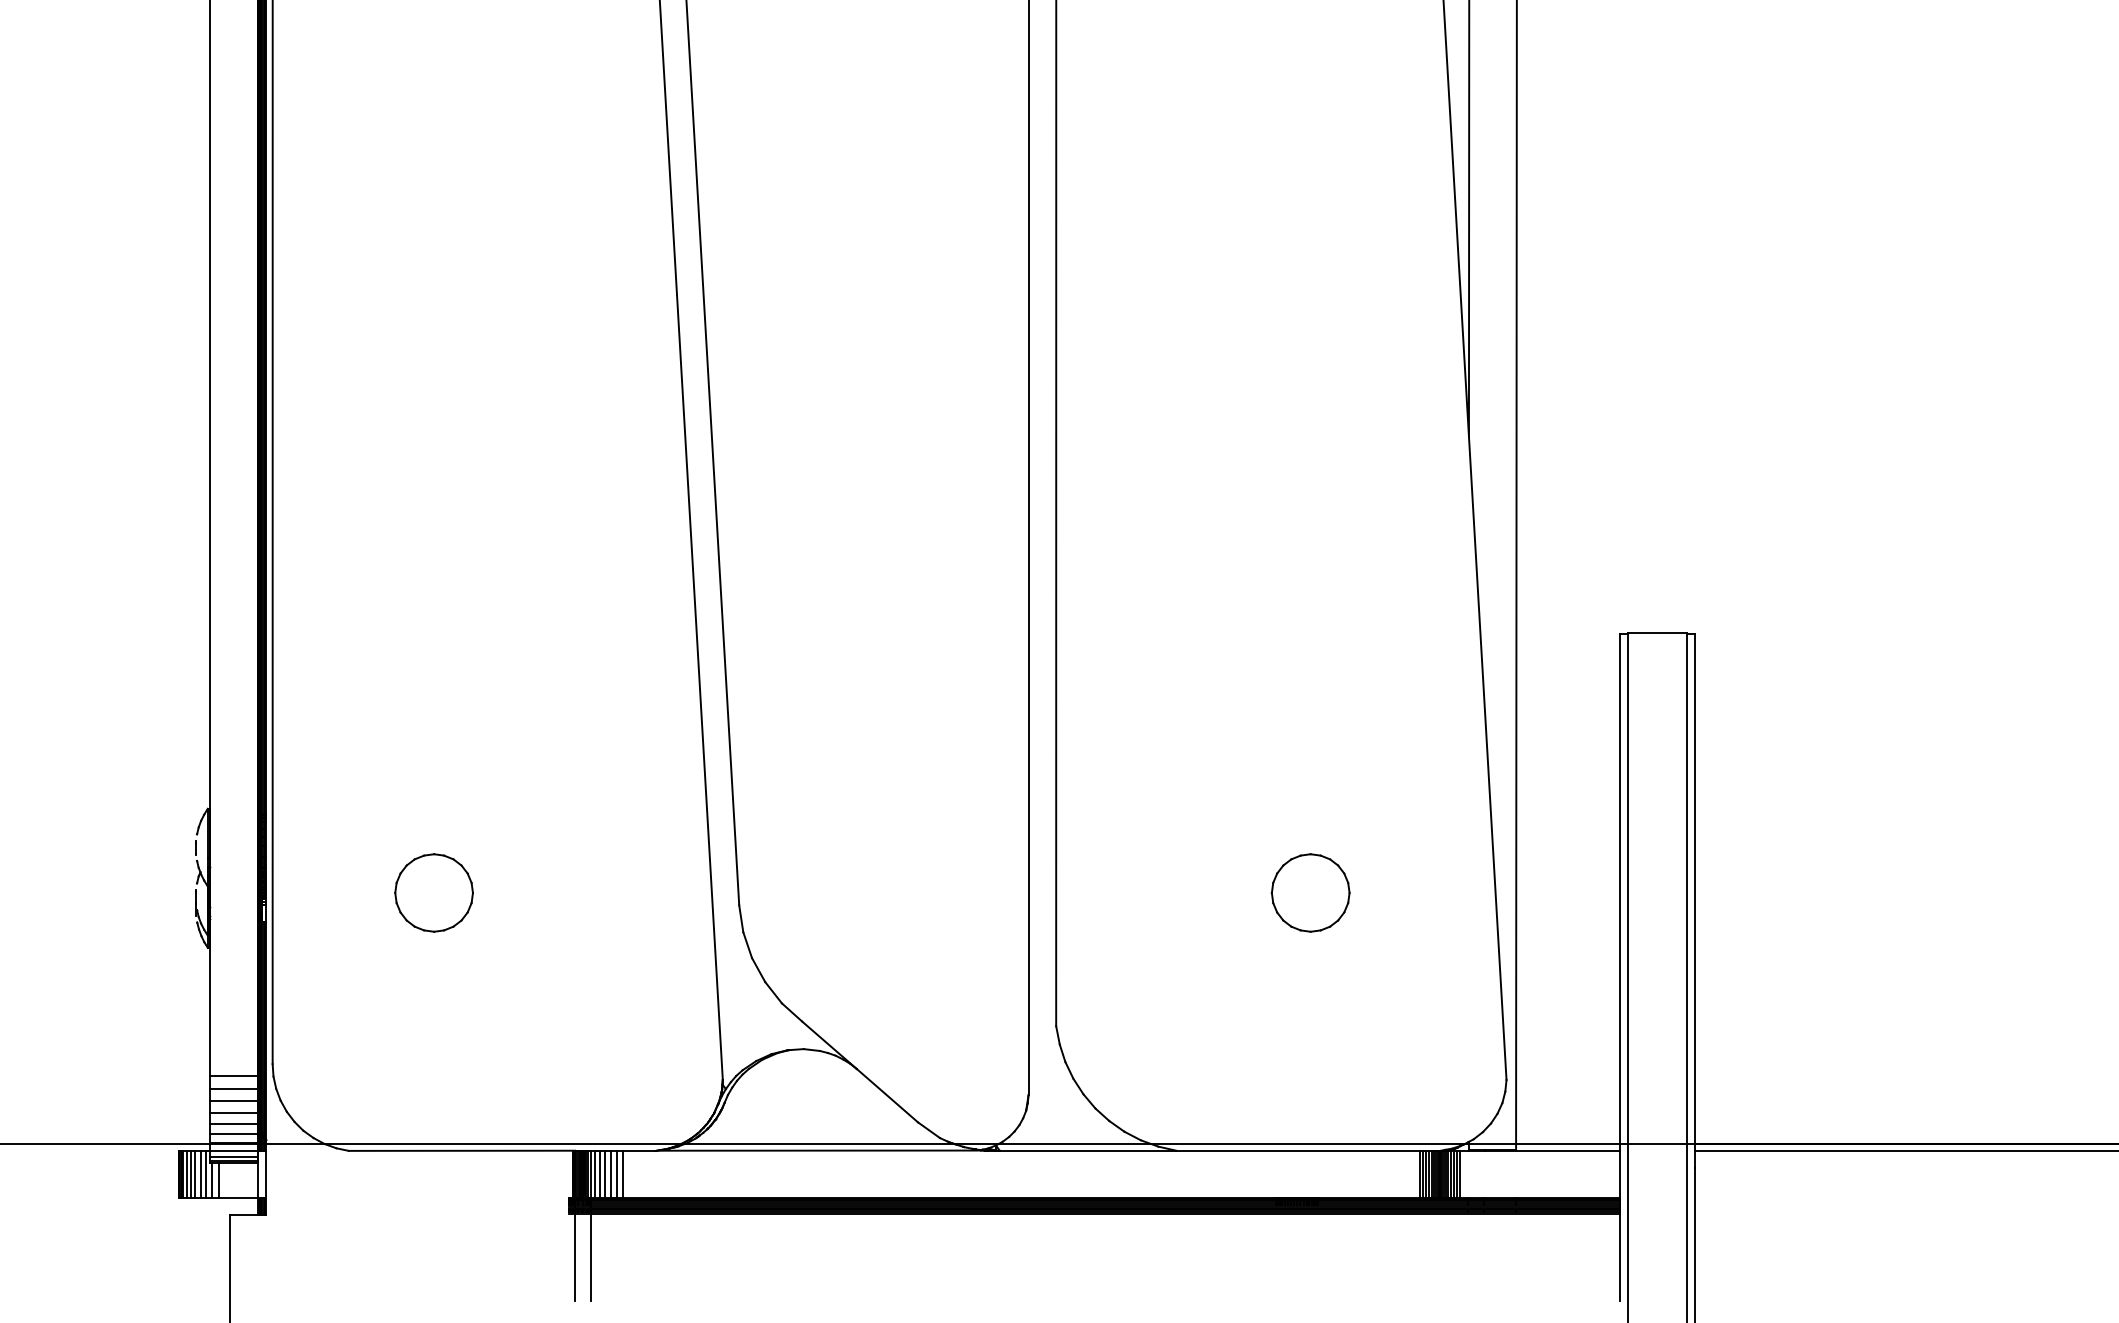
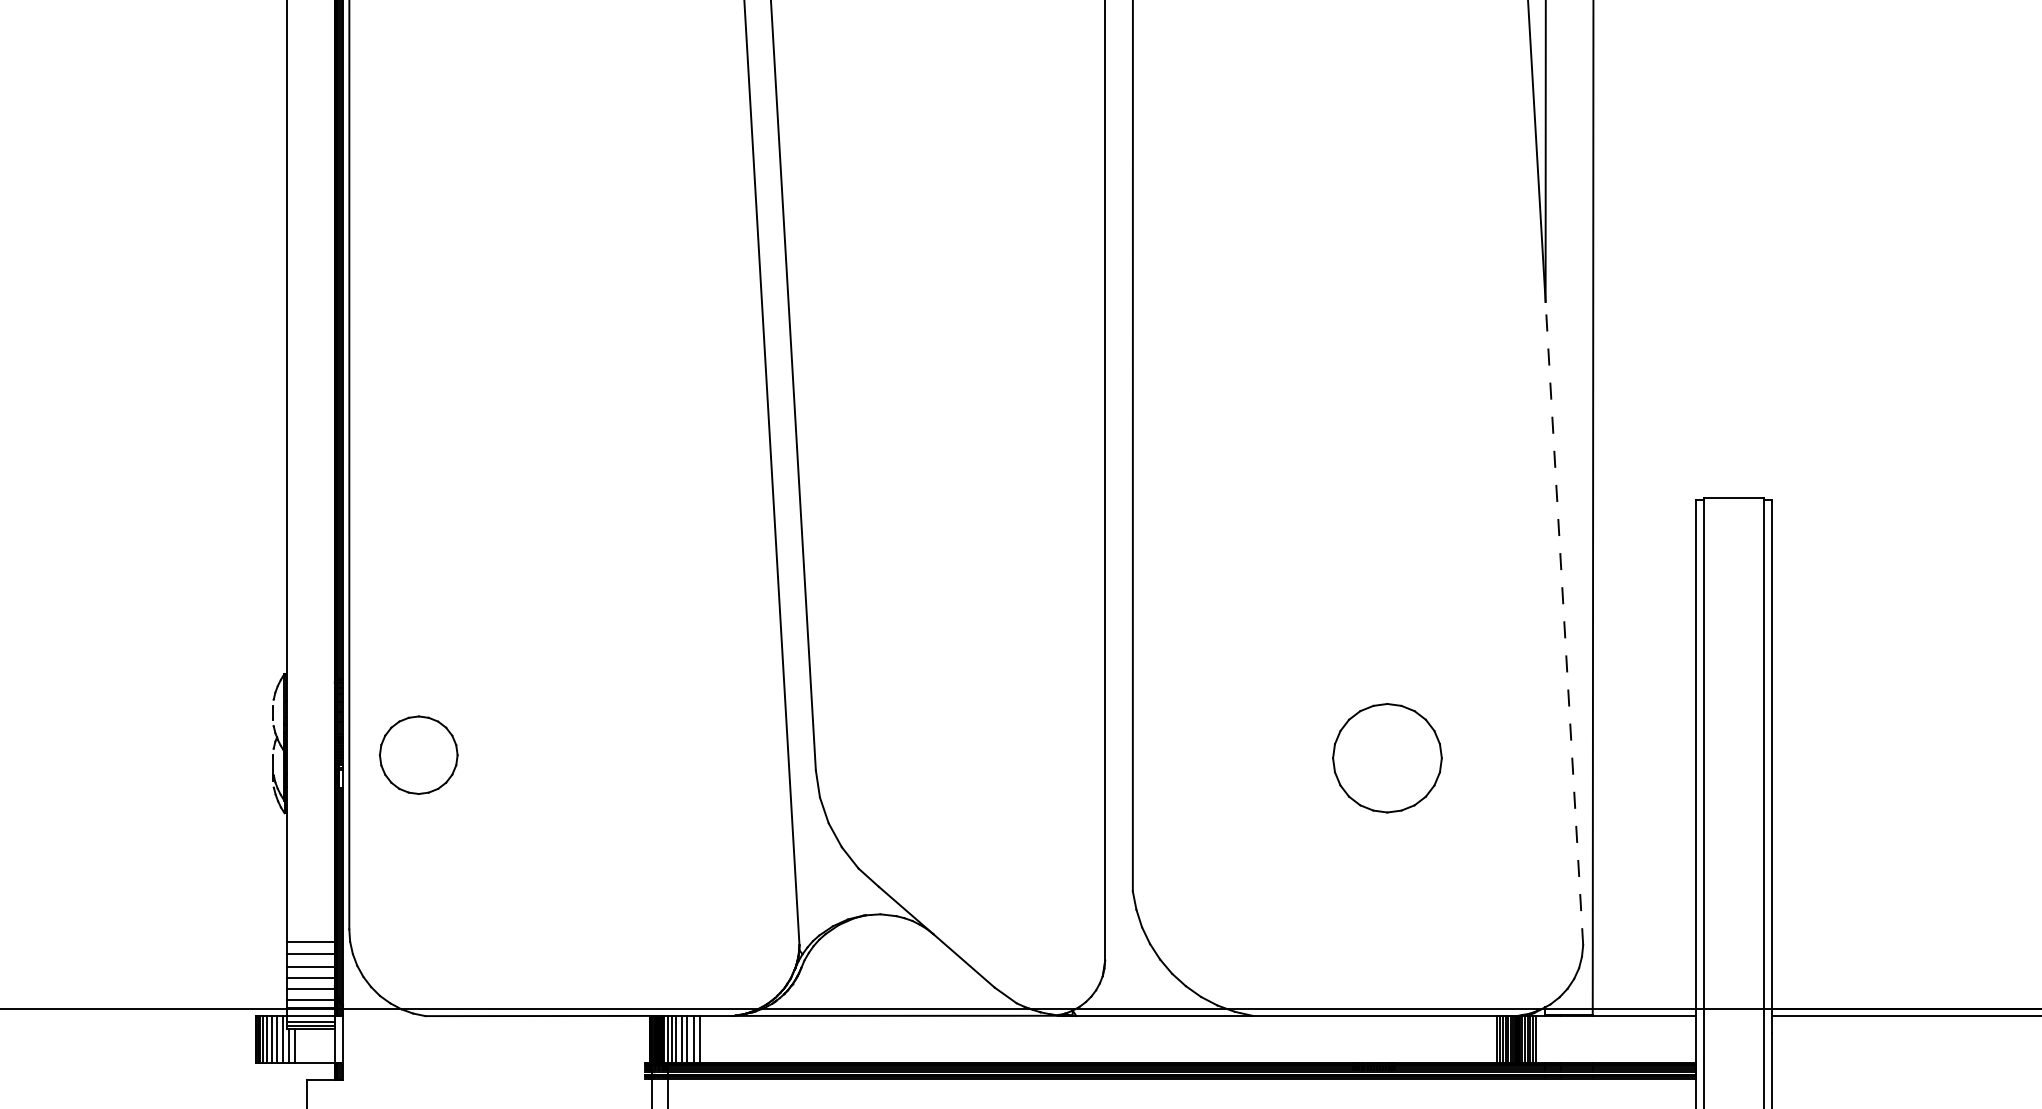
line: (1487, 757) -> (1564, 622), solid -> dashed
part: (433, 892) -> (418, 754), moved
part: (1310, 892) -> (1387, 757), size x1.4

